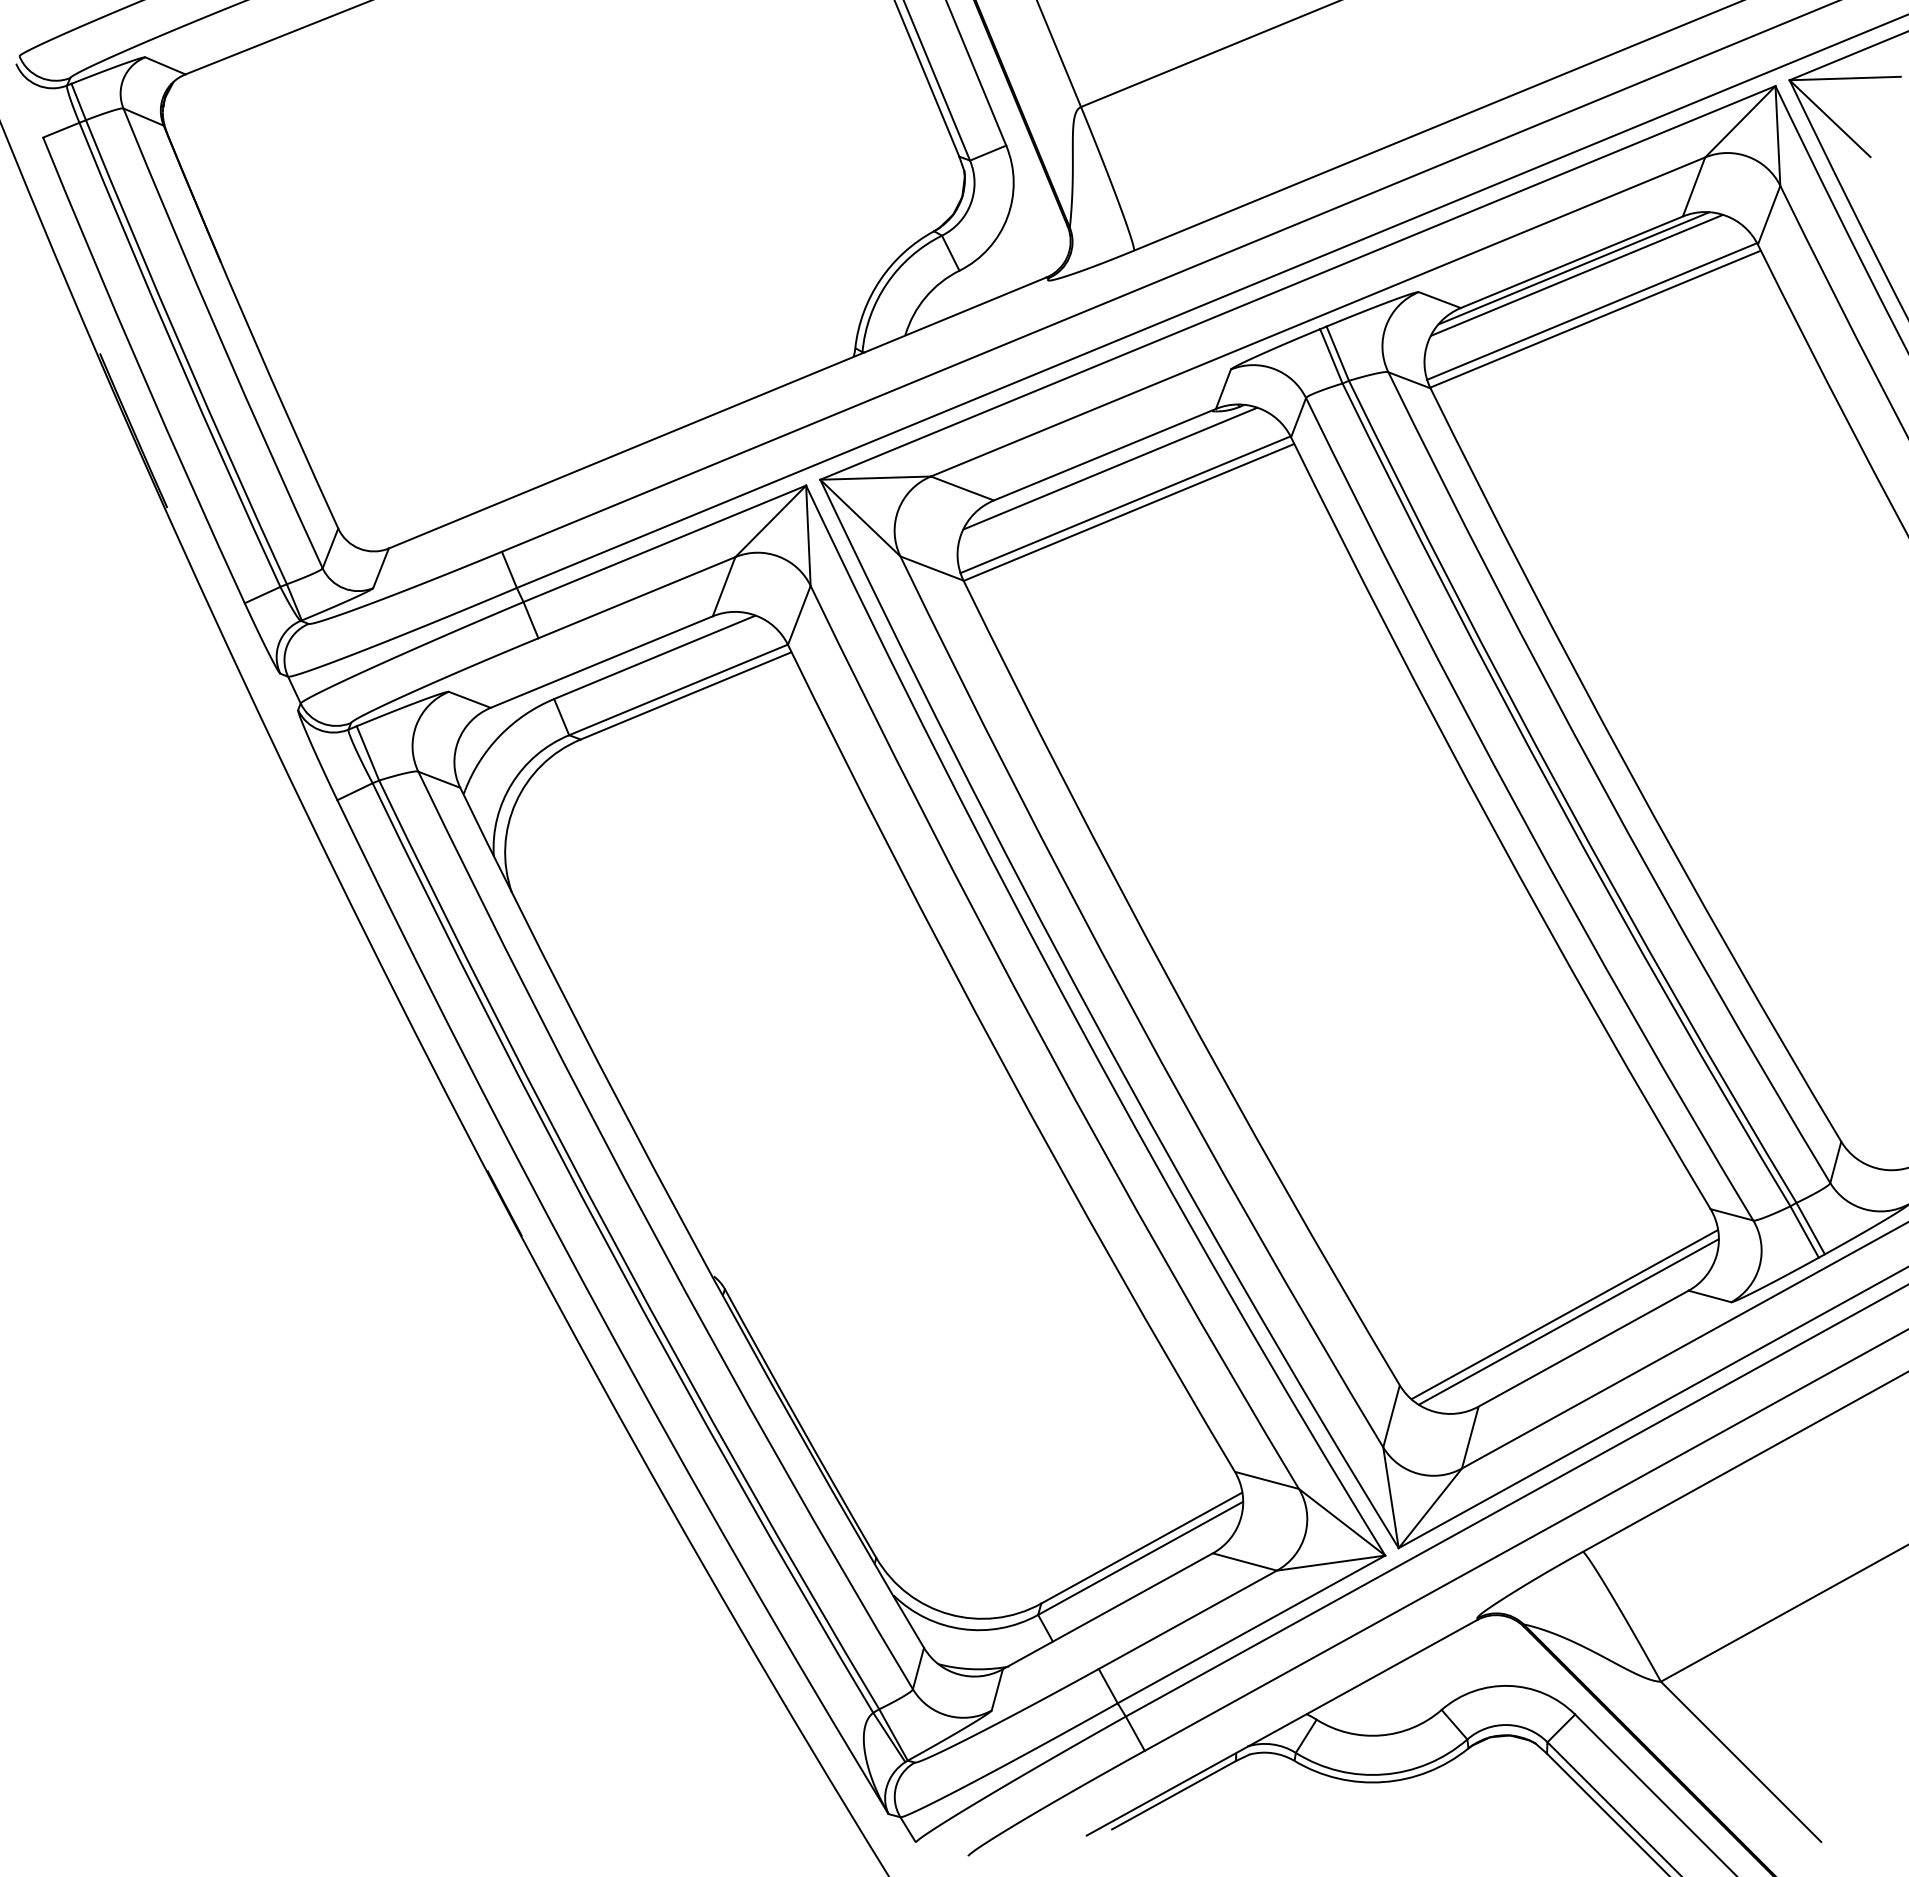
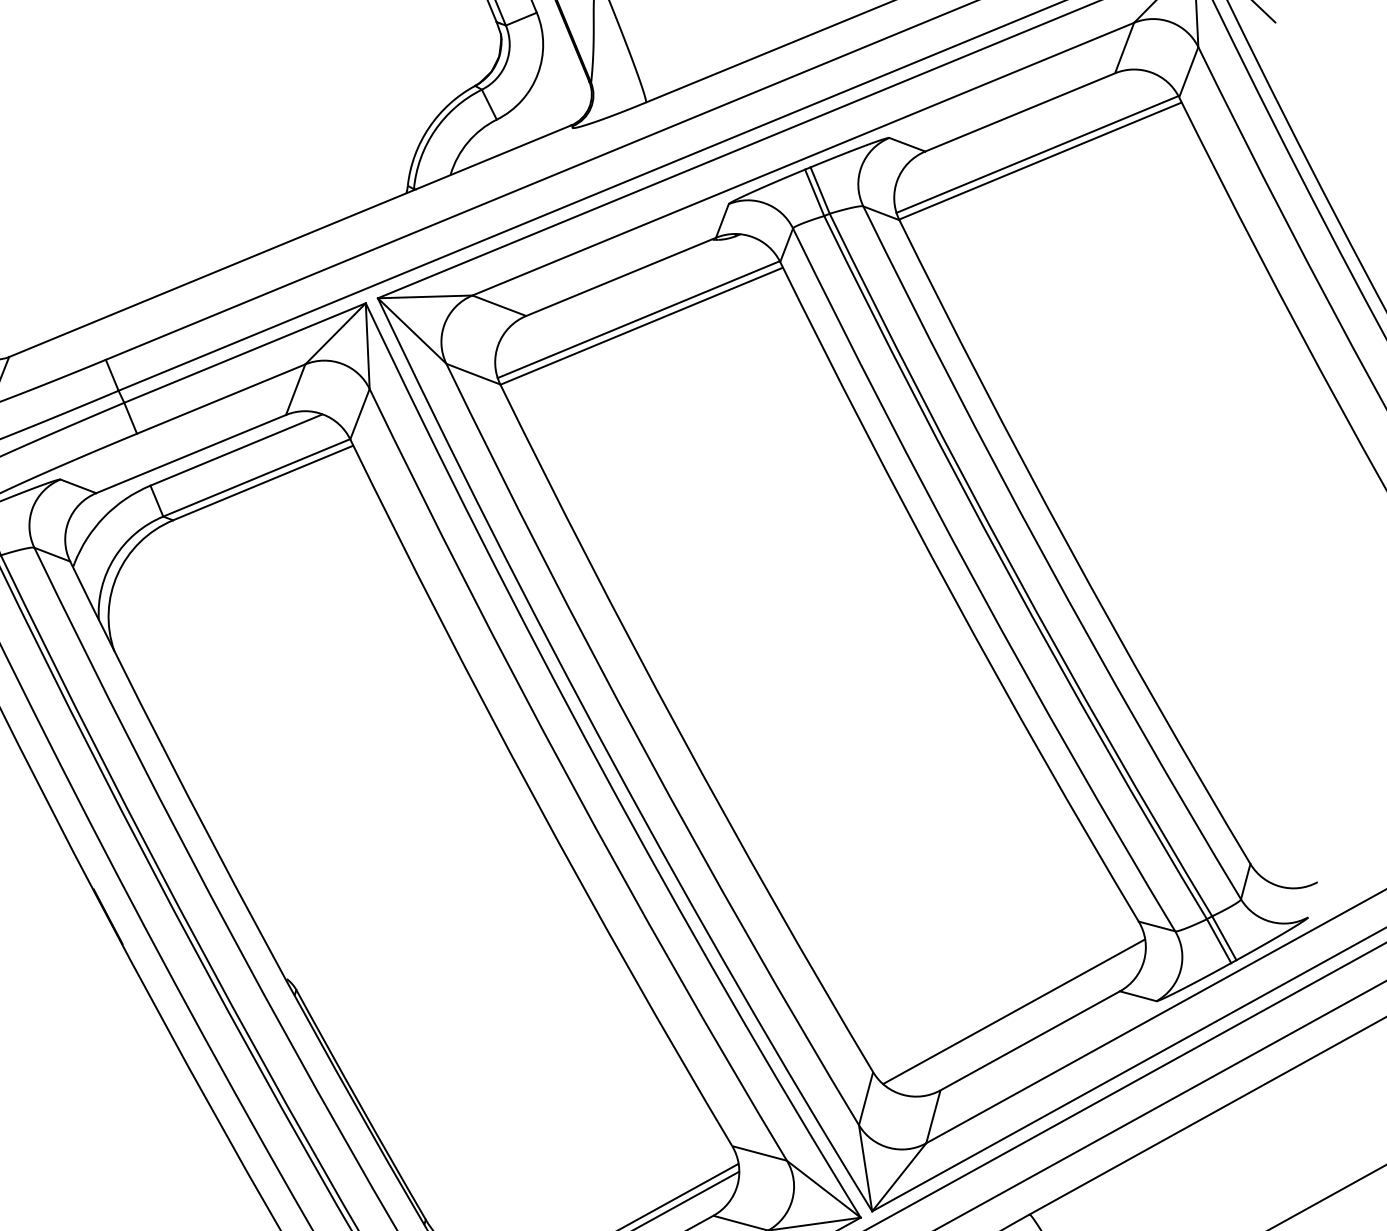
line: (1573, 268) -> (1021, 117), removed
line: (1576, 275) -> (1024, 123), removed
line: (1110, 468) -> (625, 288), removed
line: (1568, 1321) -> (1017, 1017), removed

